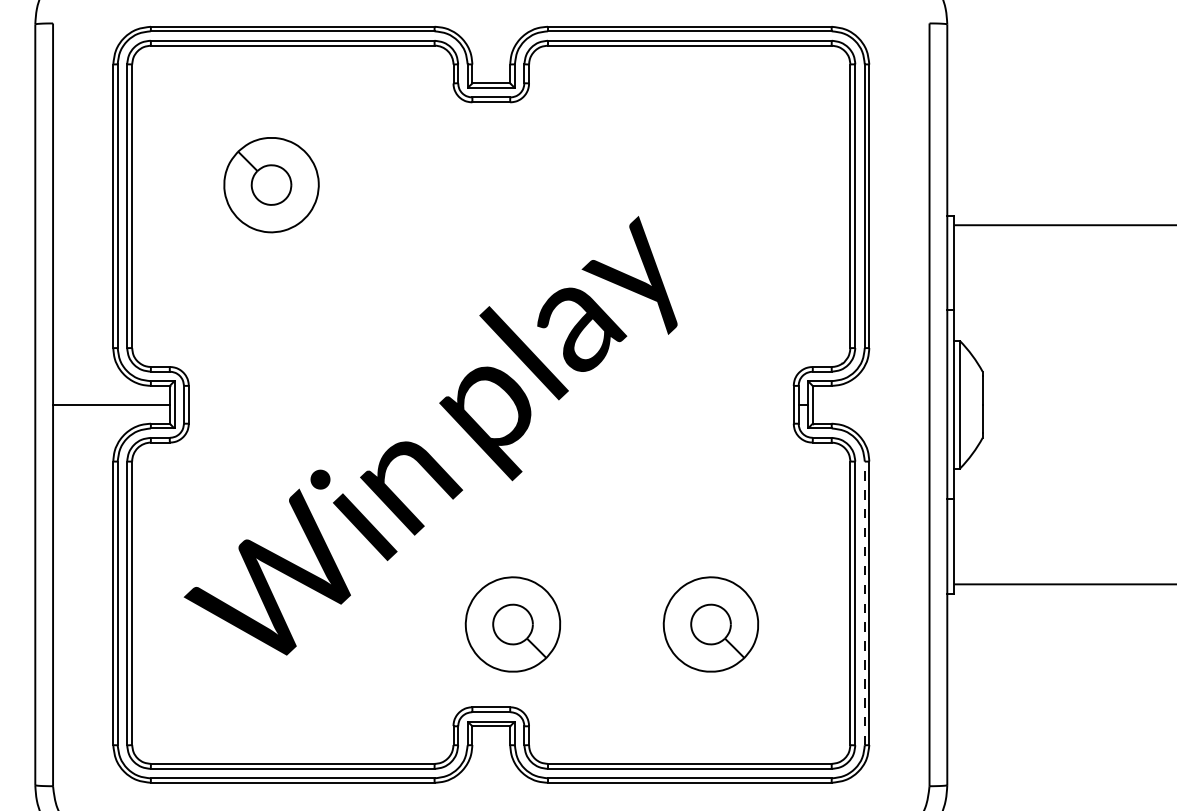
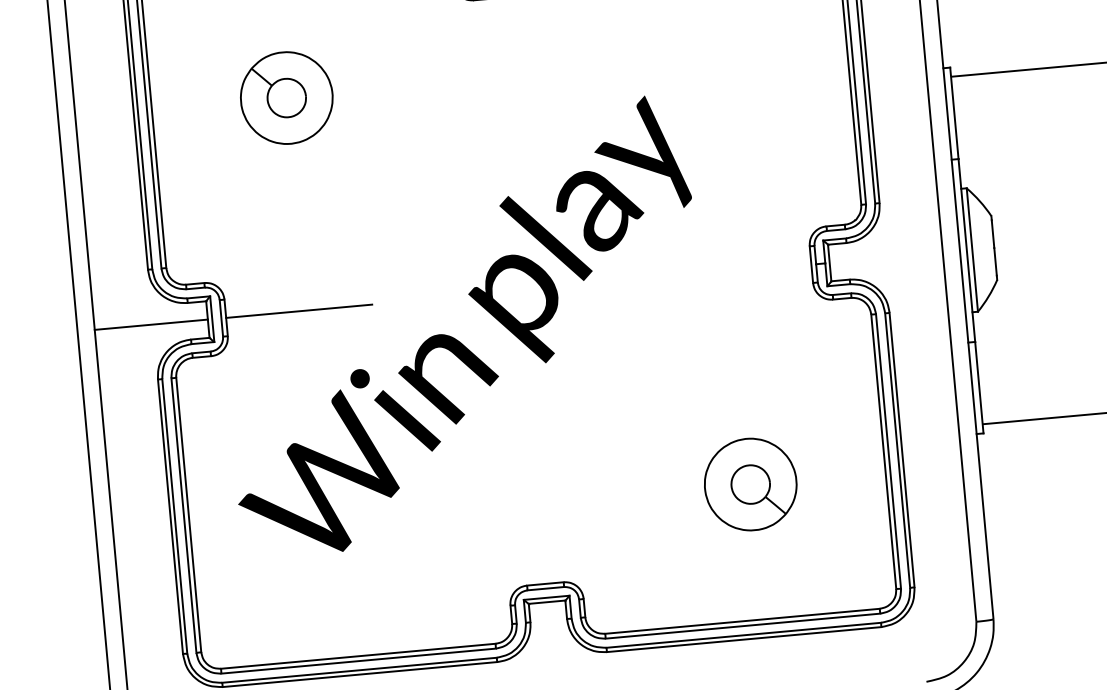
line: (263, 404) -> (298, 311), added
line: (864, 603) -> (897, 450), dashed -> solid
part: (512, 624) -> (558, 502), removed

